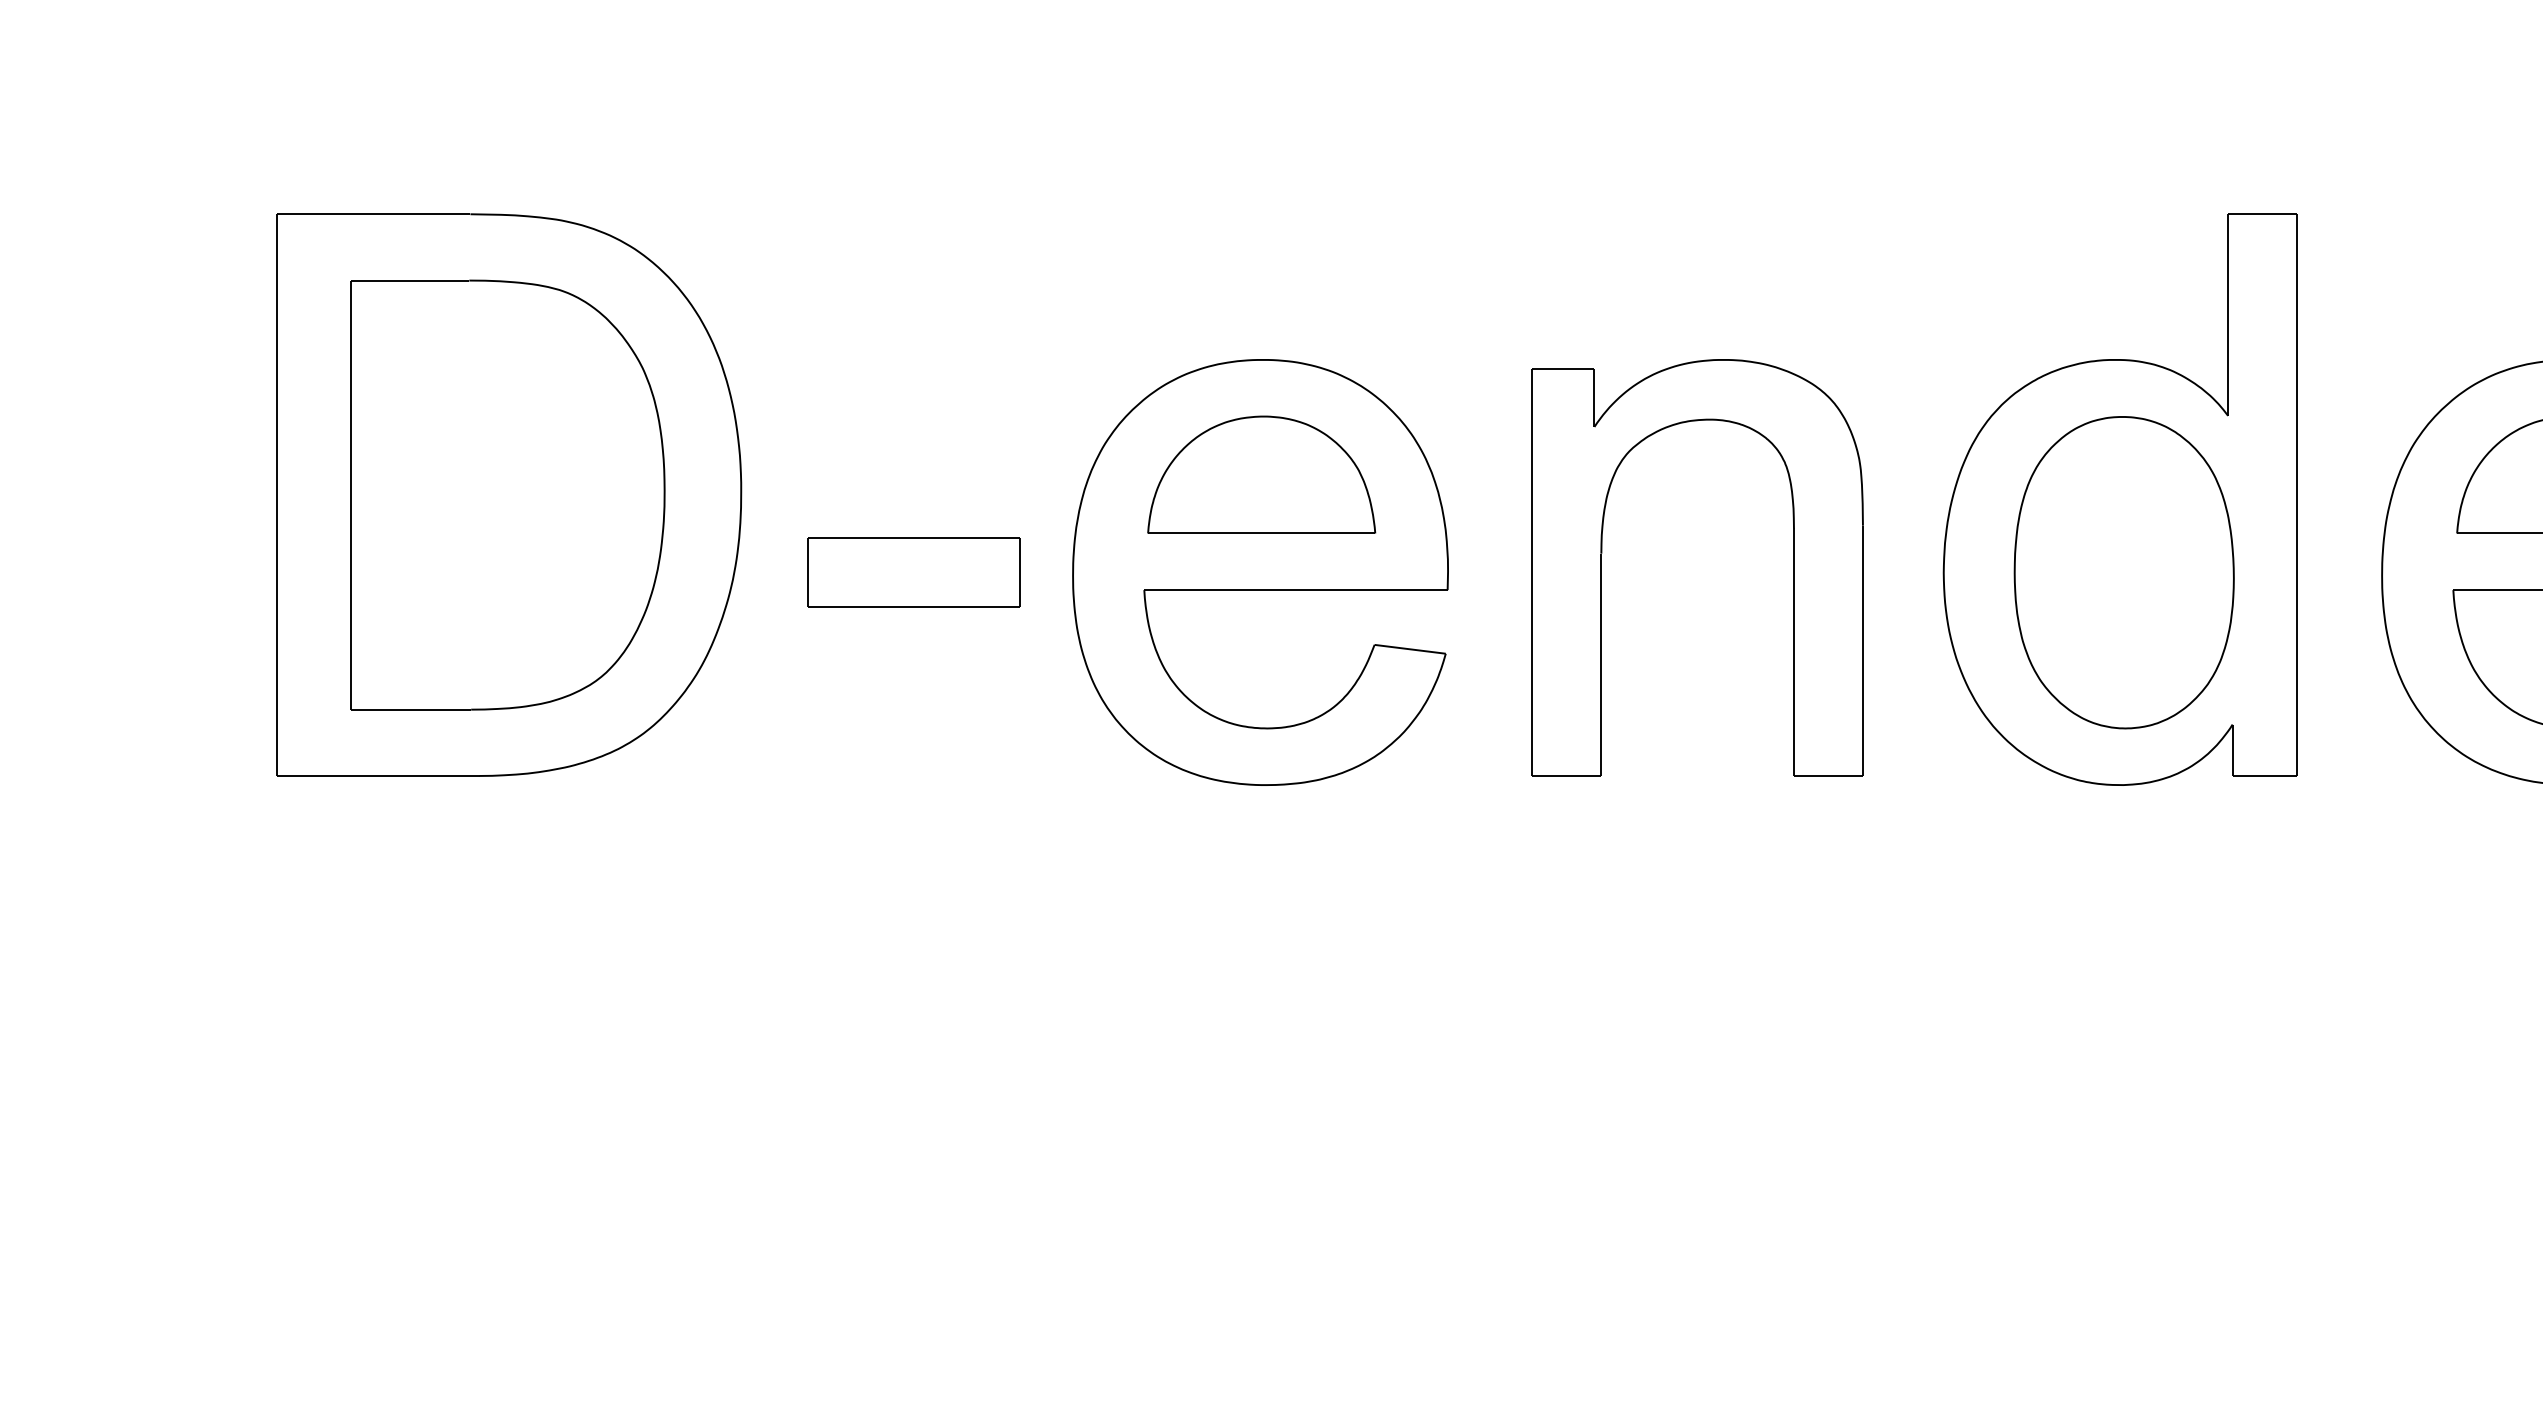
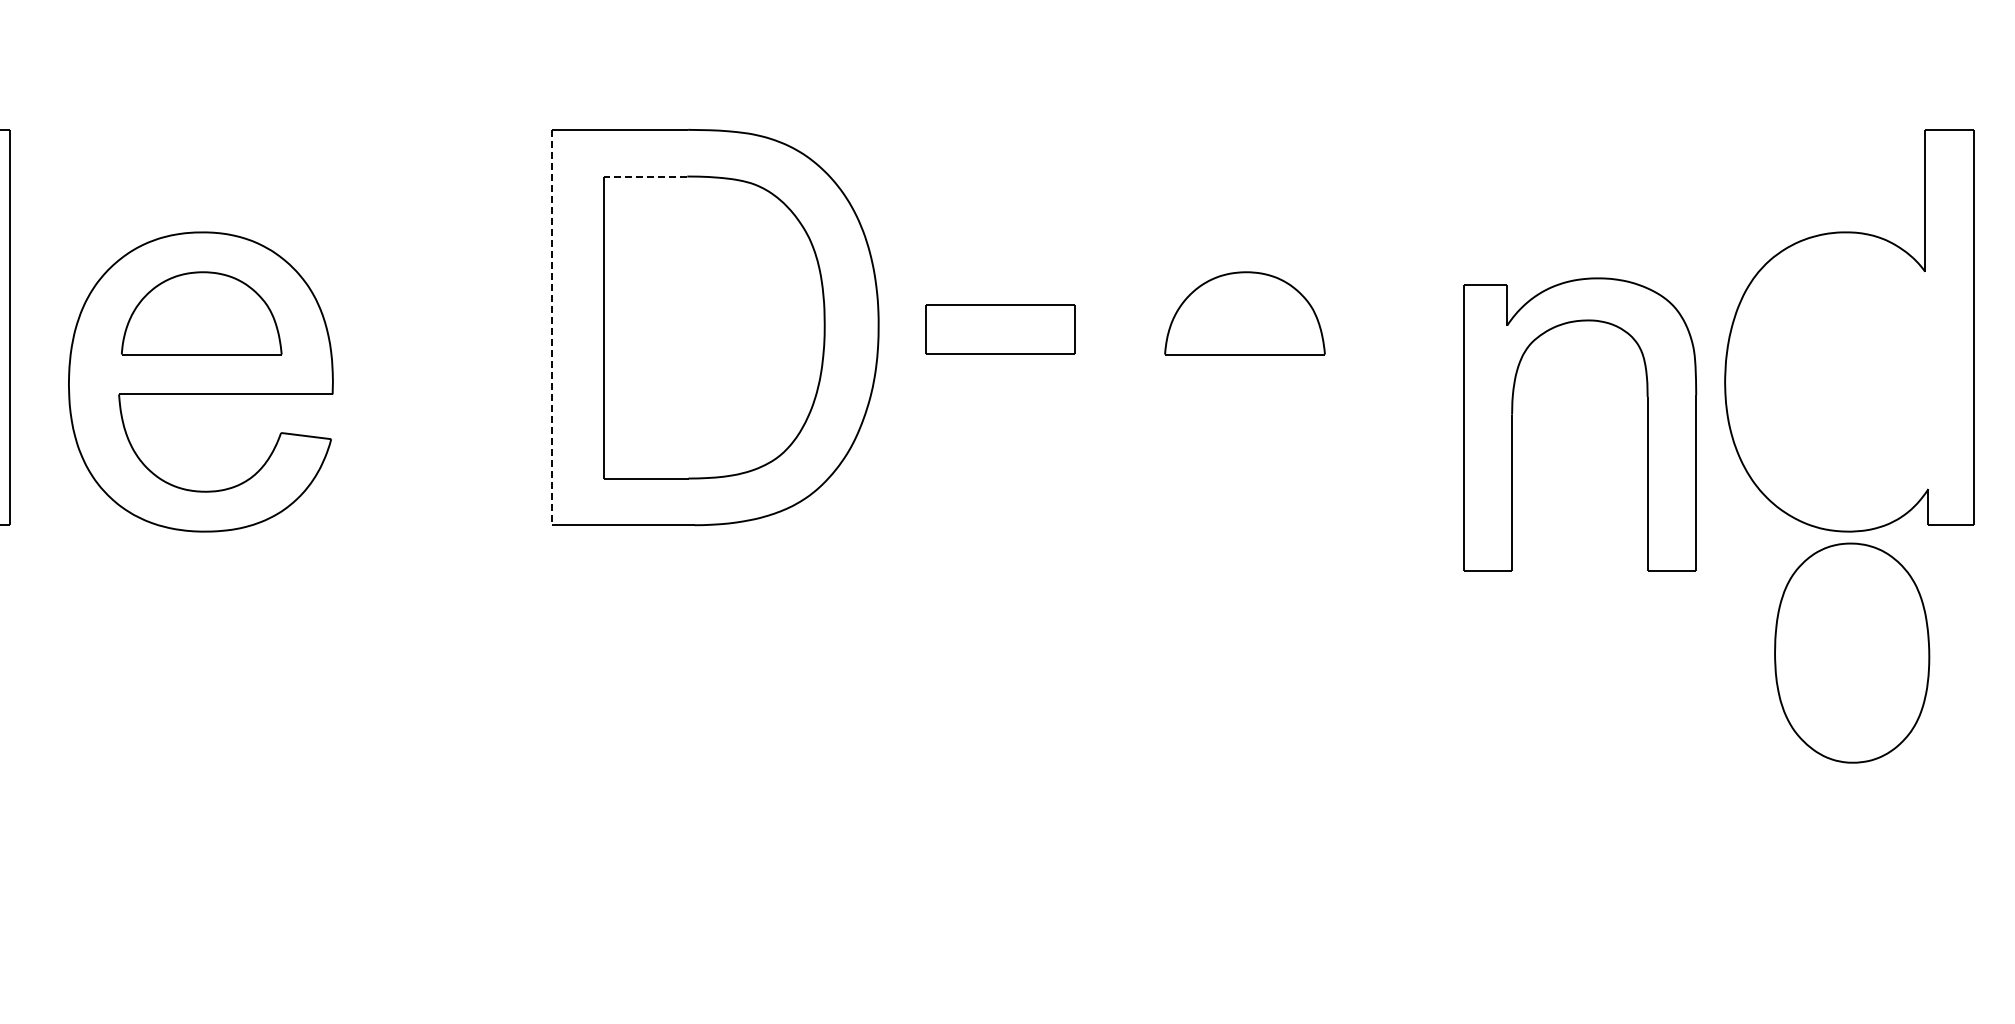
line: (409, 280) -> (645, 176), solid -> dashed
line: (276, 495) -> (551, 327), solid -> dashed
part: (1793, 567) -> (1647, 424), moved
part: (1260, 571) -> (1244, 381), removed
part: (2124, 571) -> (1852, 652), moved
part: (914, 573) -> (1000, 329), moved

